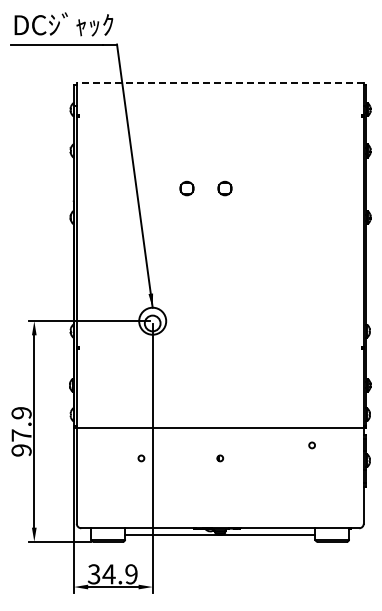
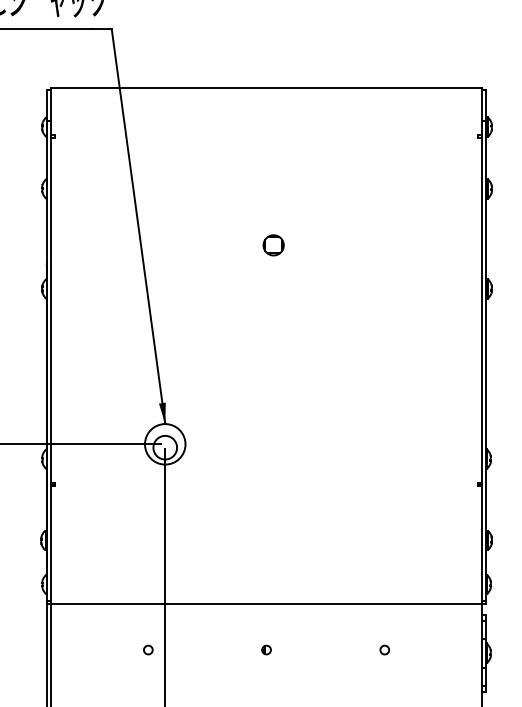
line: (219, 83) -> (265, 87), dashed -> solid
part: (186, 188) -> (215, 245), removed
circle: (311, 445) -> (383, 650), moved

